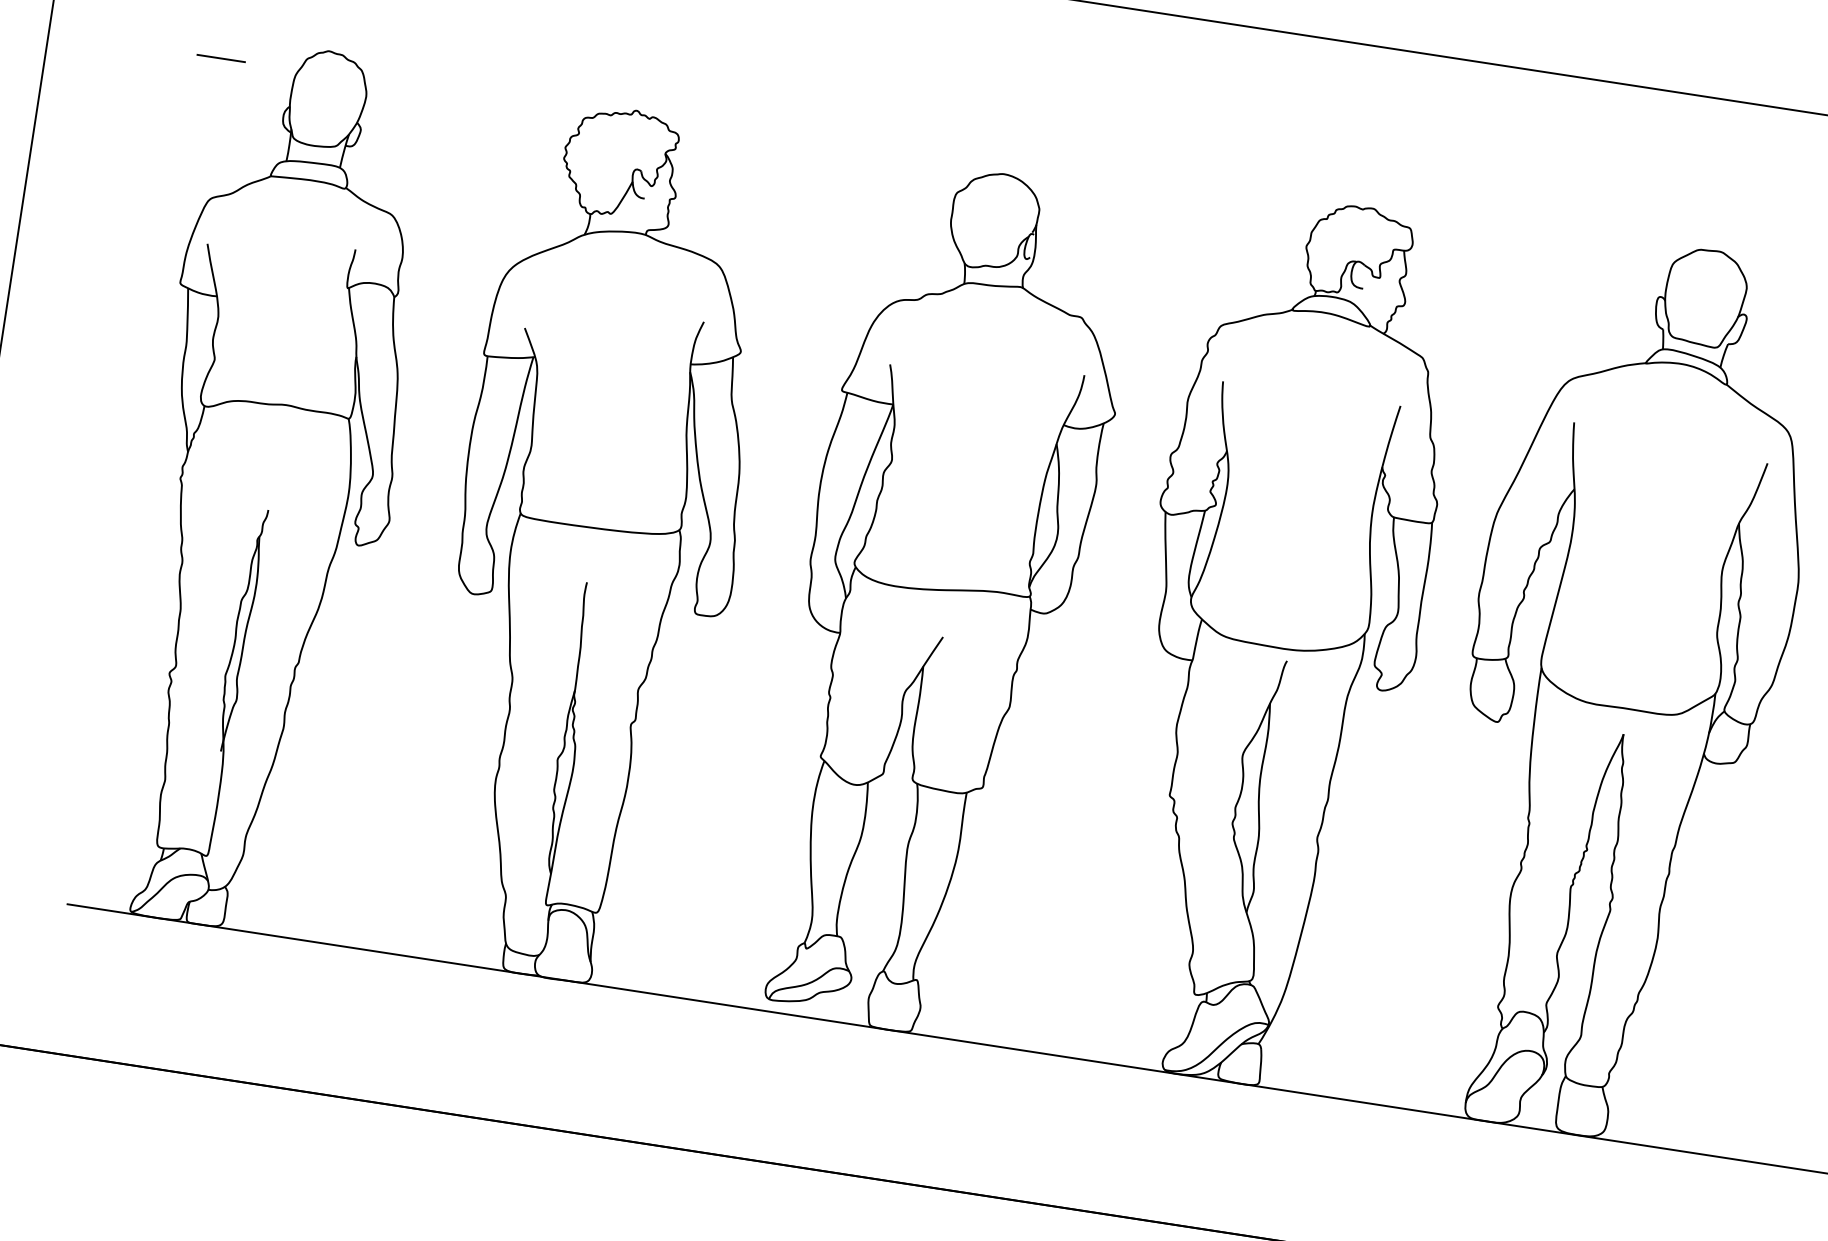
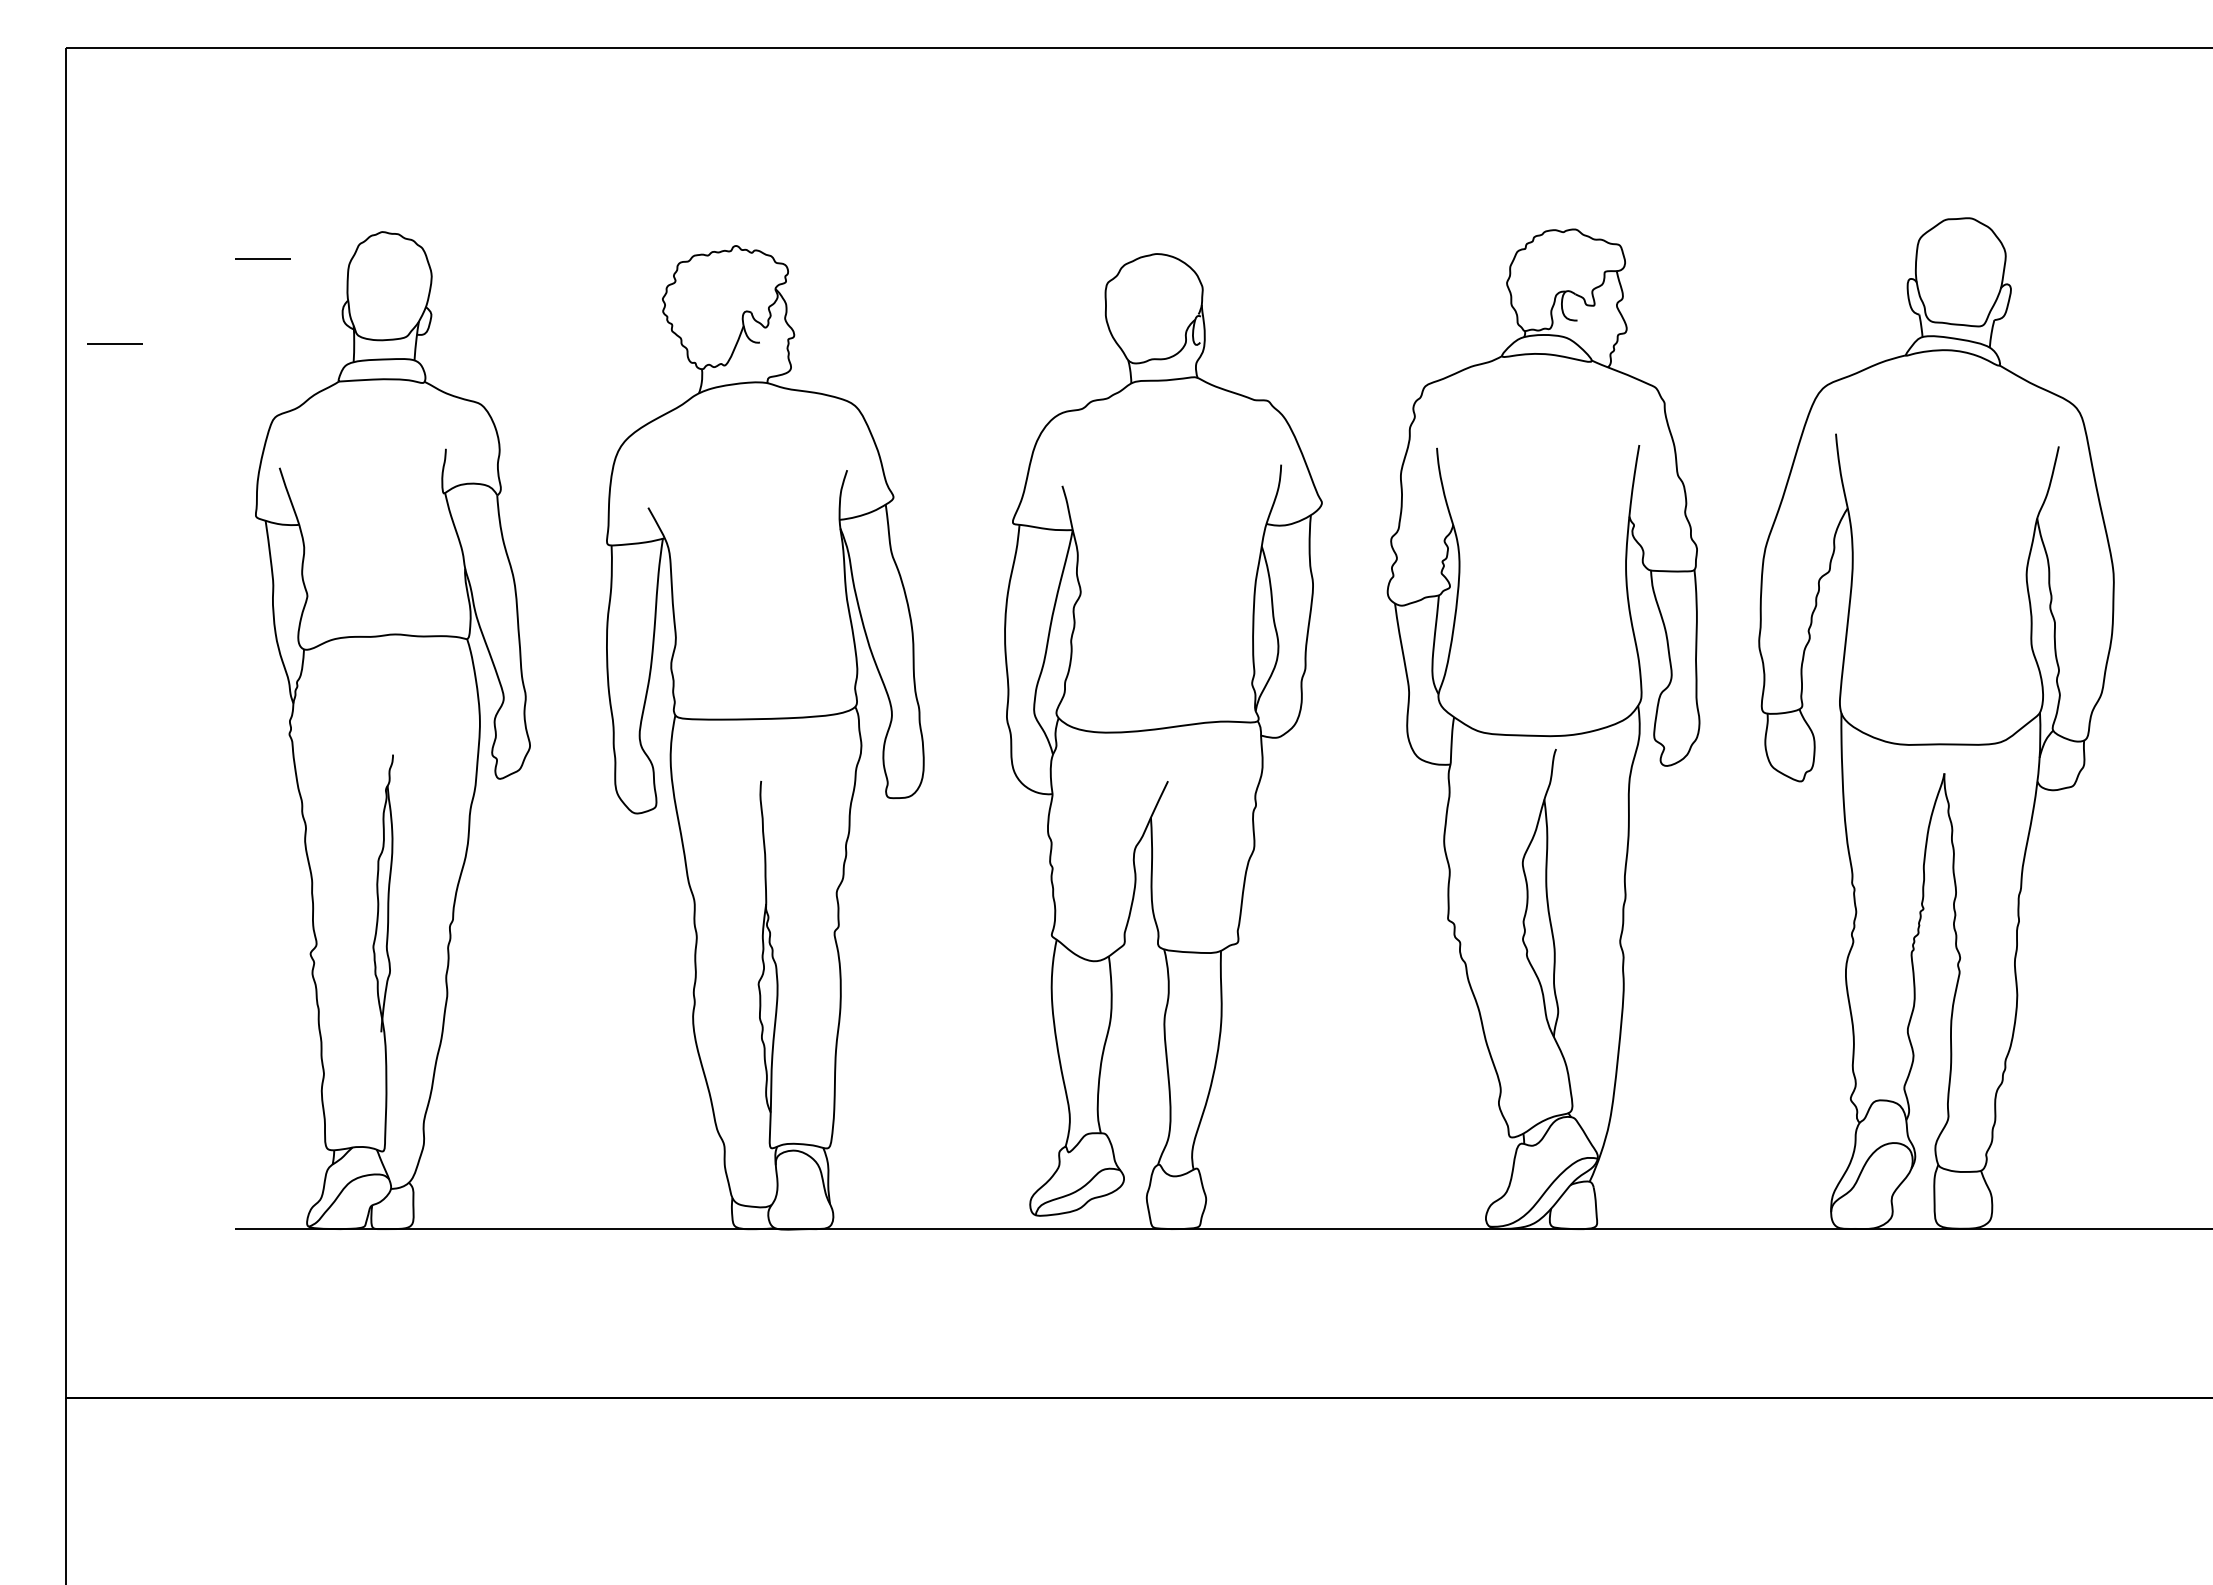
line: (79, 112) -> (114, 343), added

